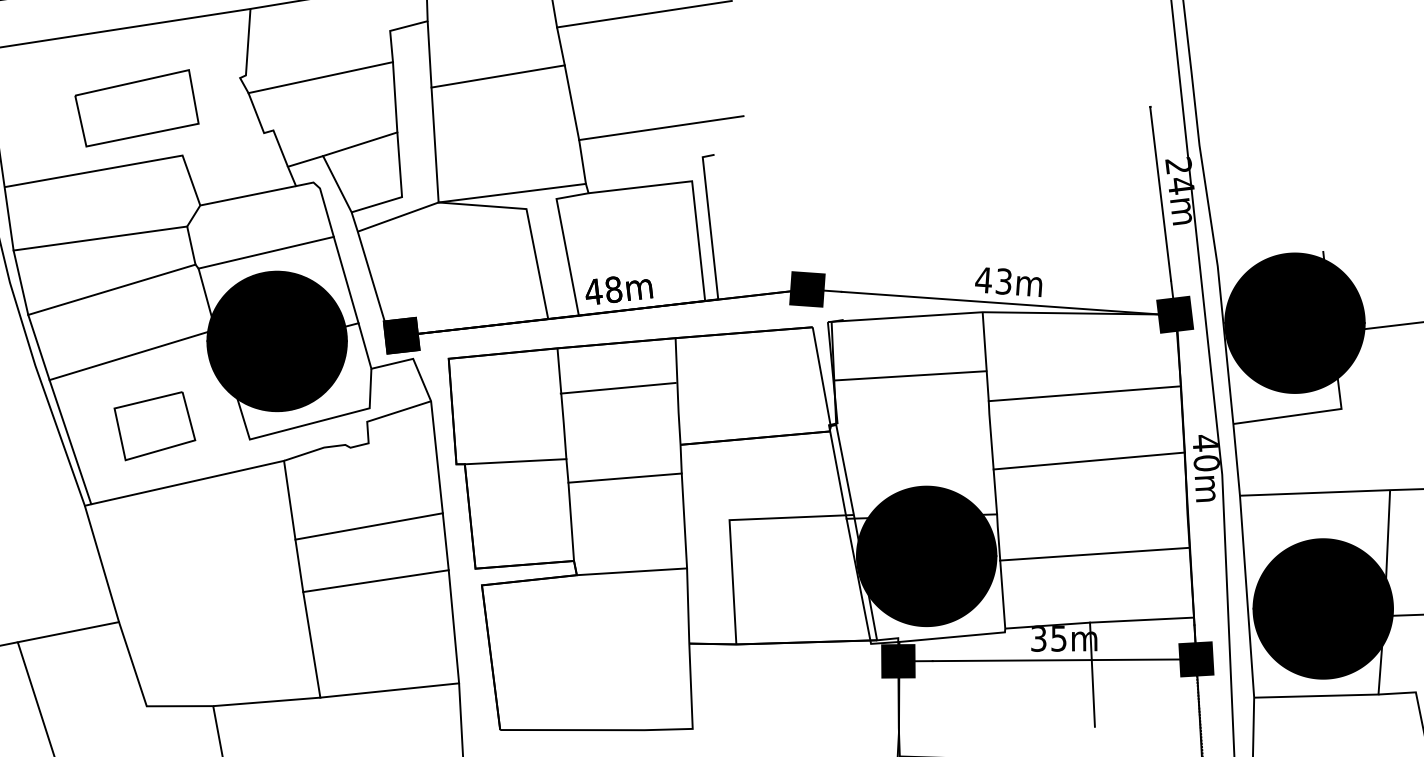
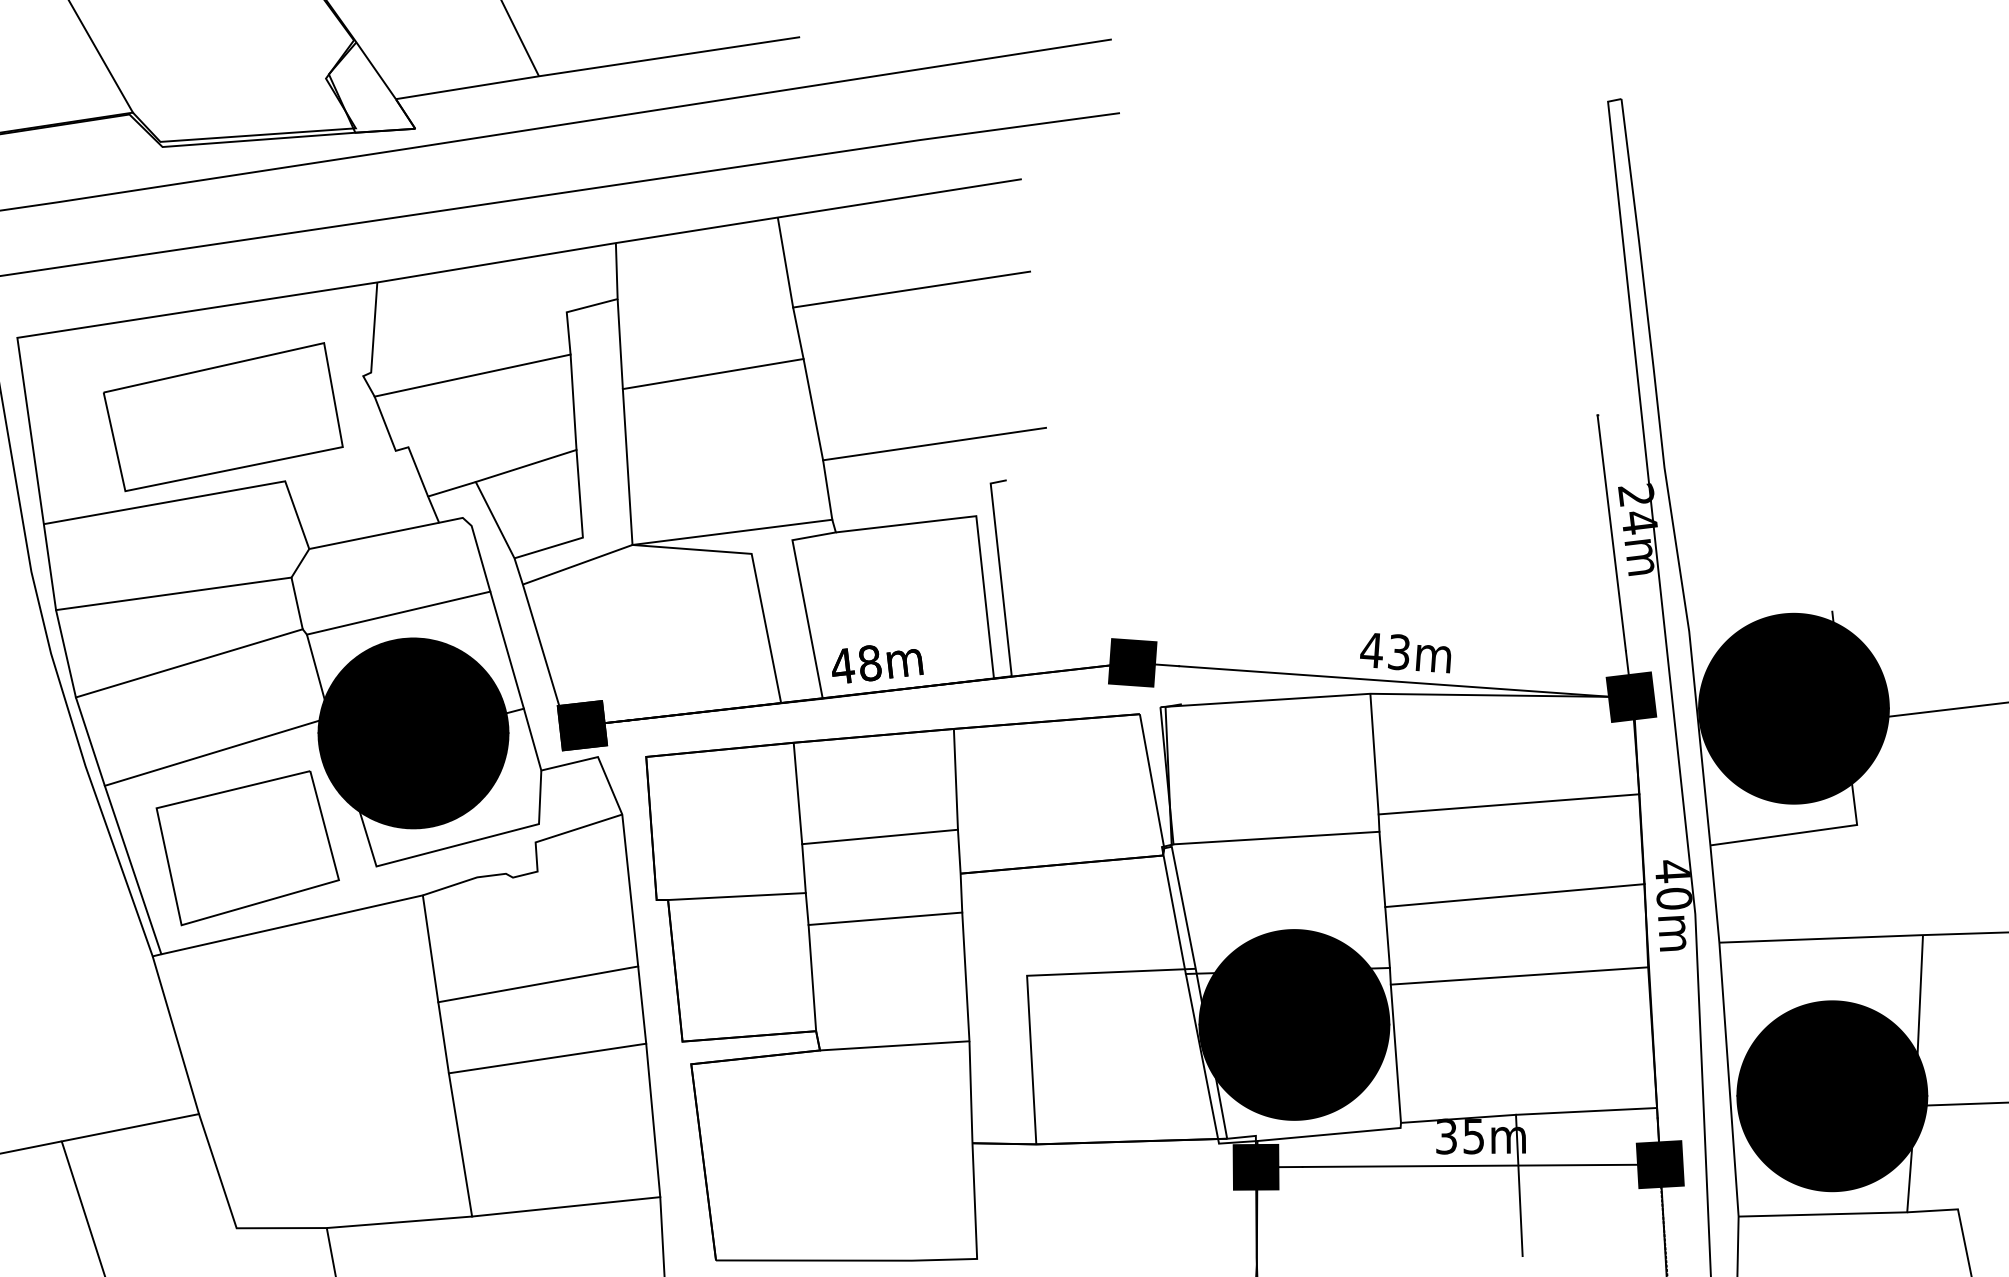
part: (137, 108) -> (223, 417), size x1.43
line: (910, 375) -> (1276, 837), moved
line: (617, 387) -> (879, 836), moved
part: (154, 426) -> (247, 848), size x1.67
line: (1094, 553) -> (1519, 975), moved

